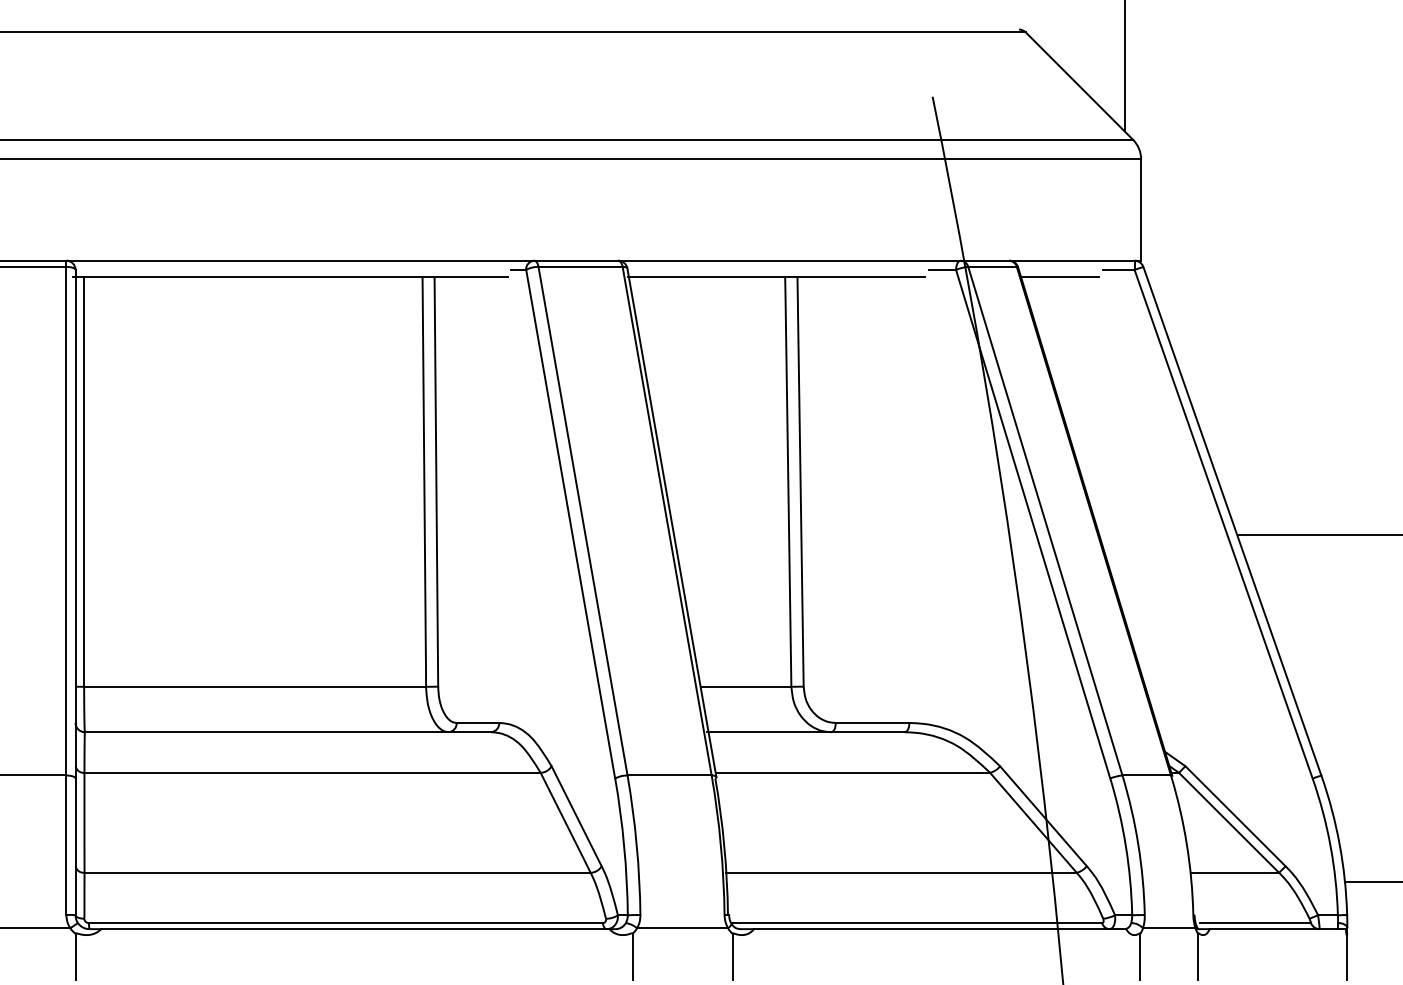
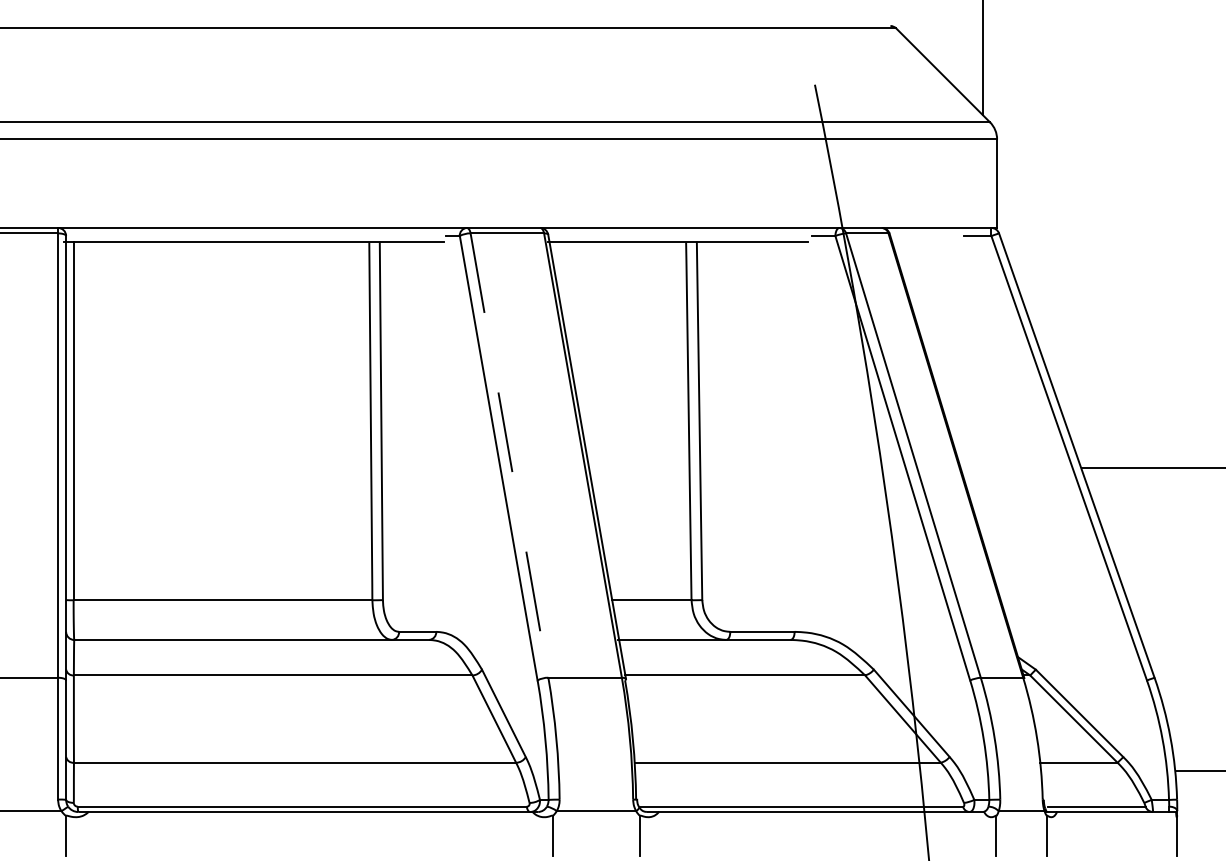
line: (1059, 277) -> (925, 242), removed
line: (583, 521) -> (509, 455), solid -> dashed

